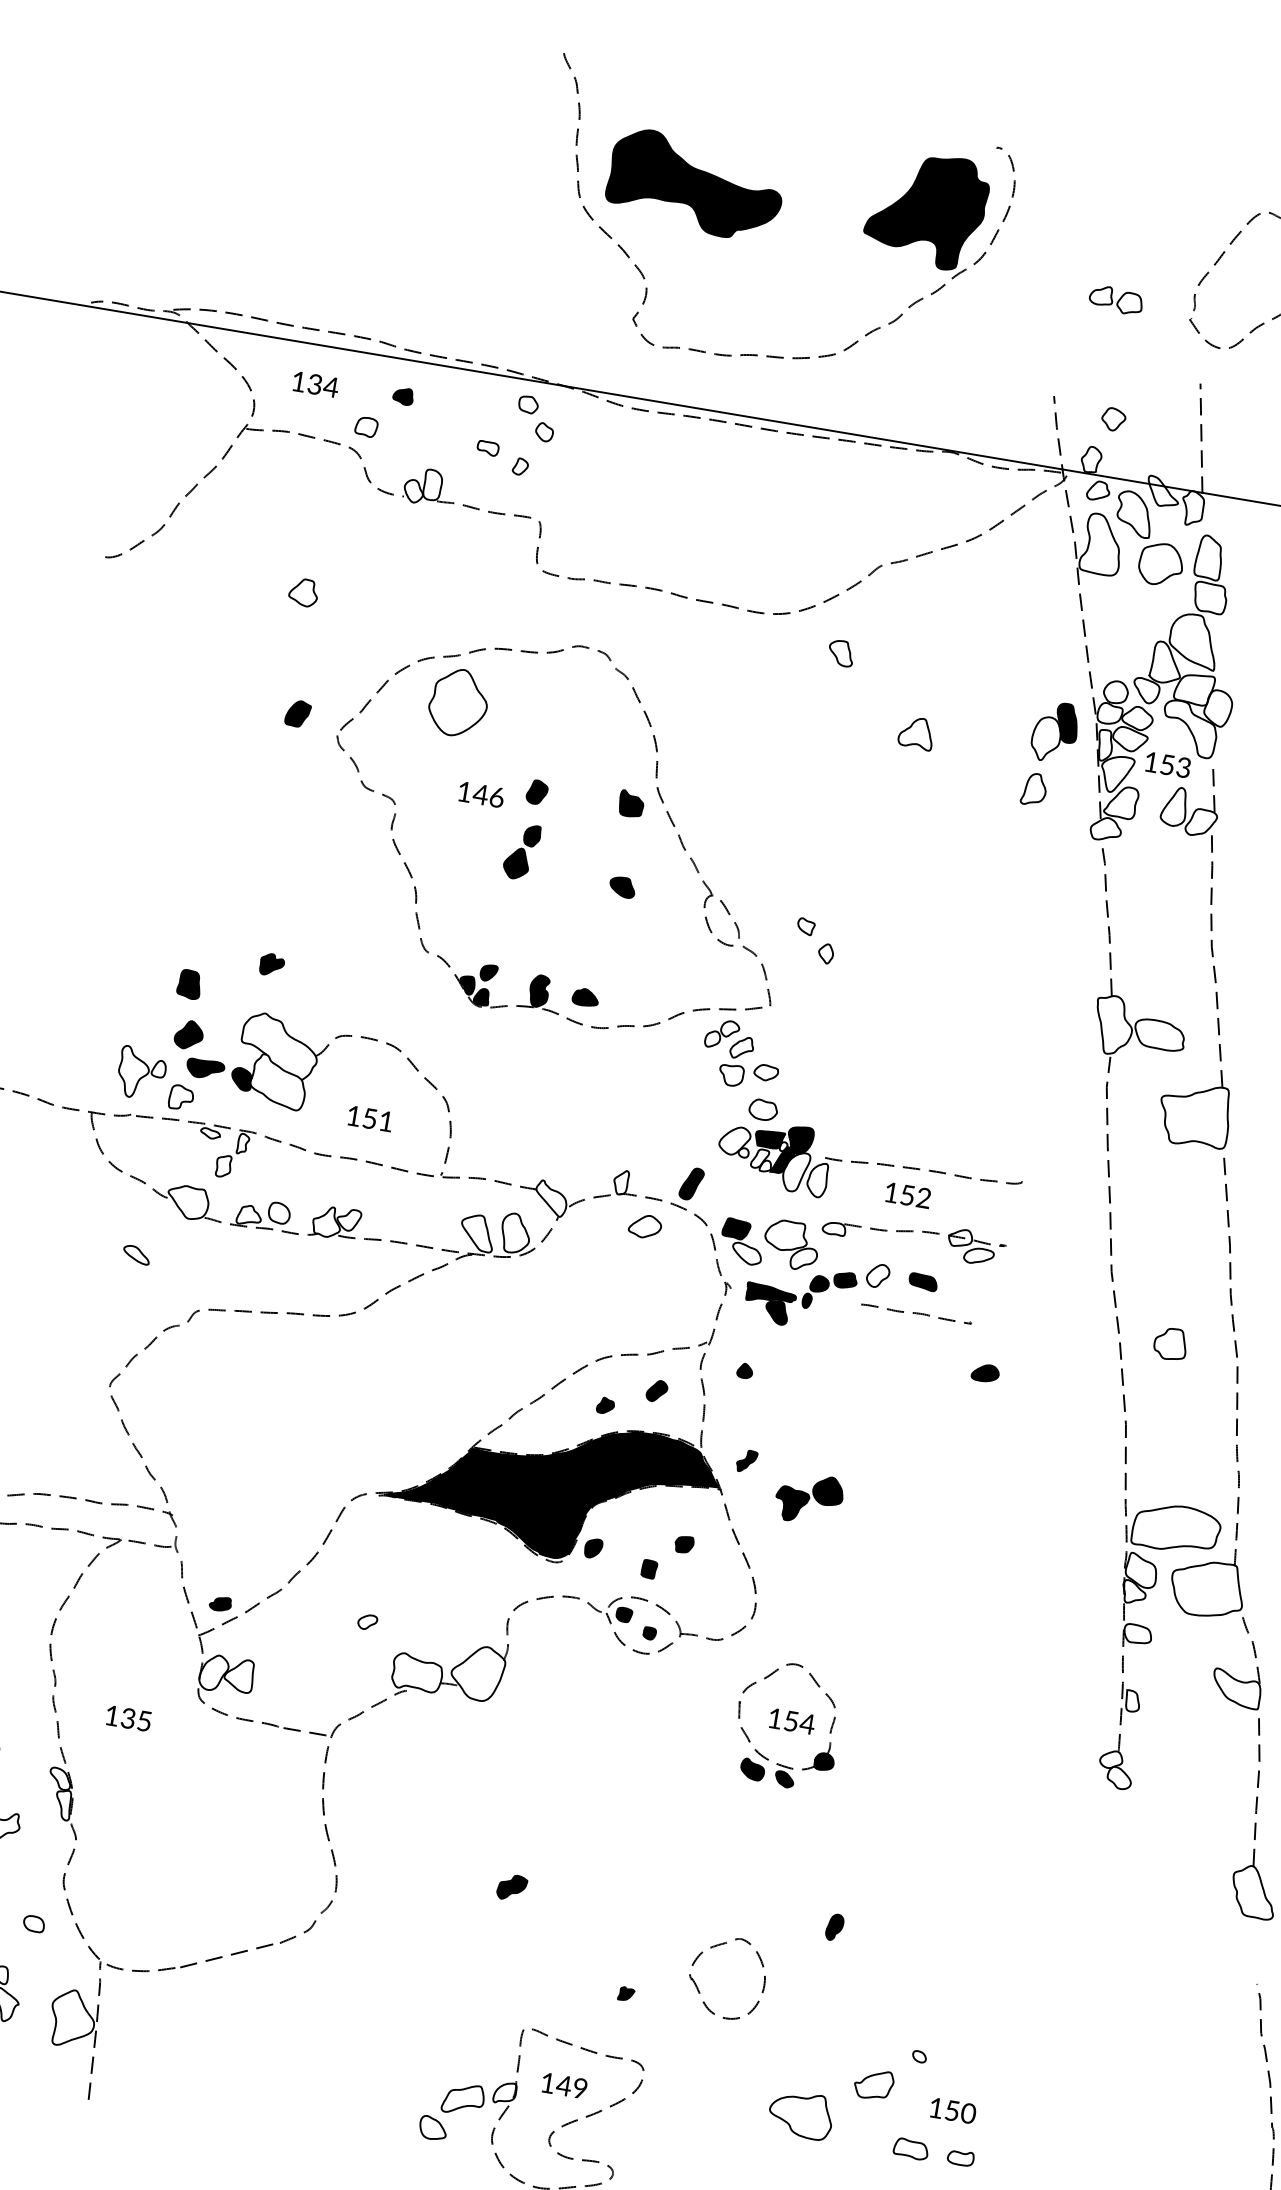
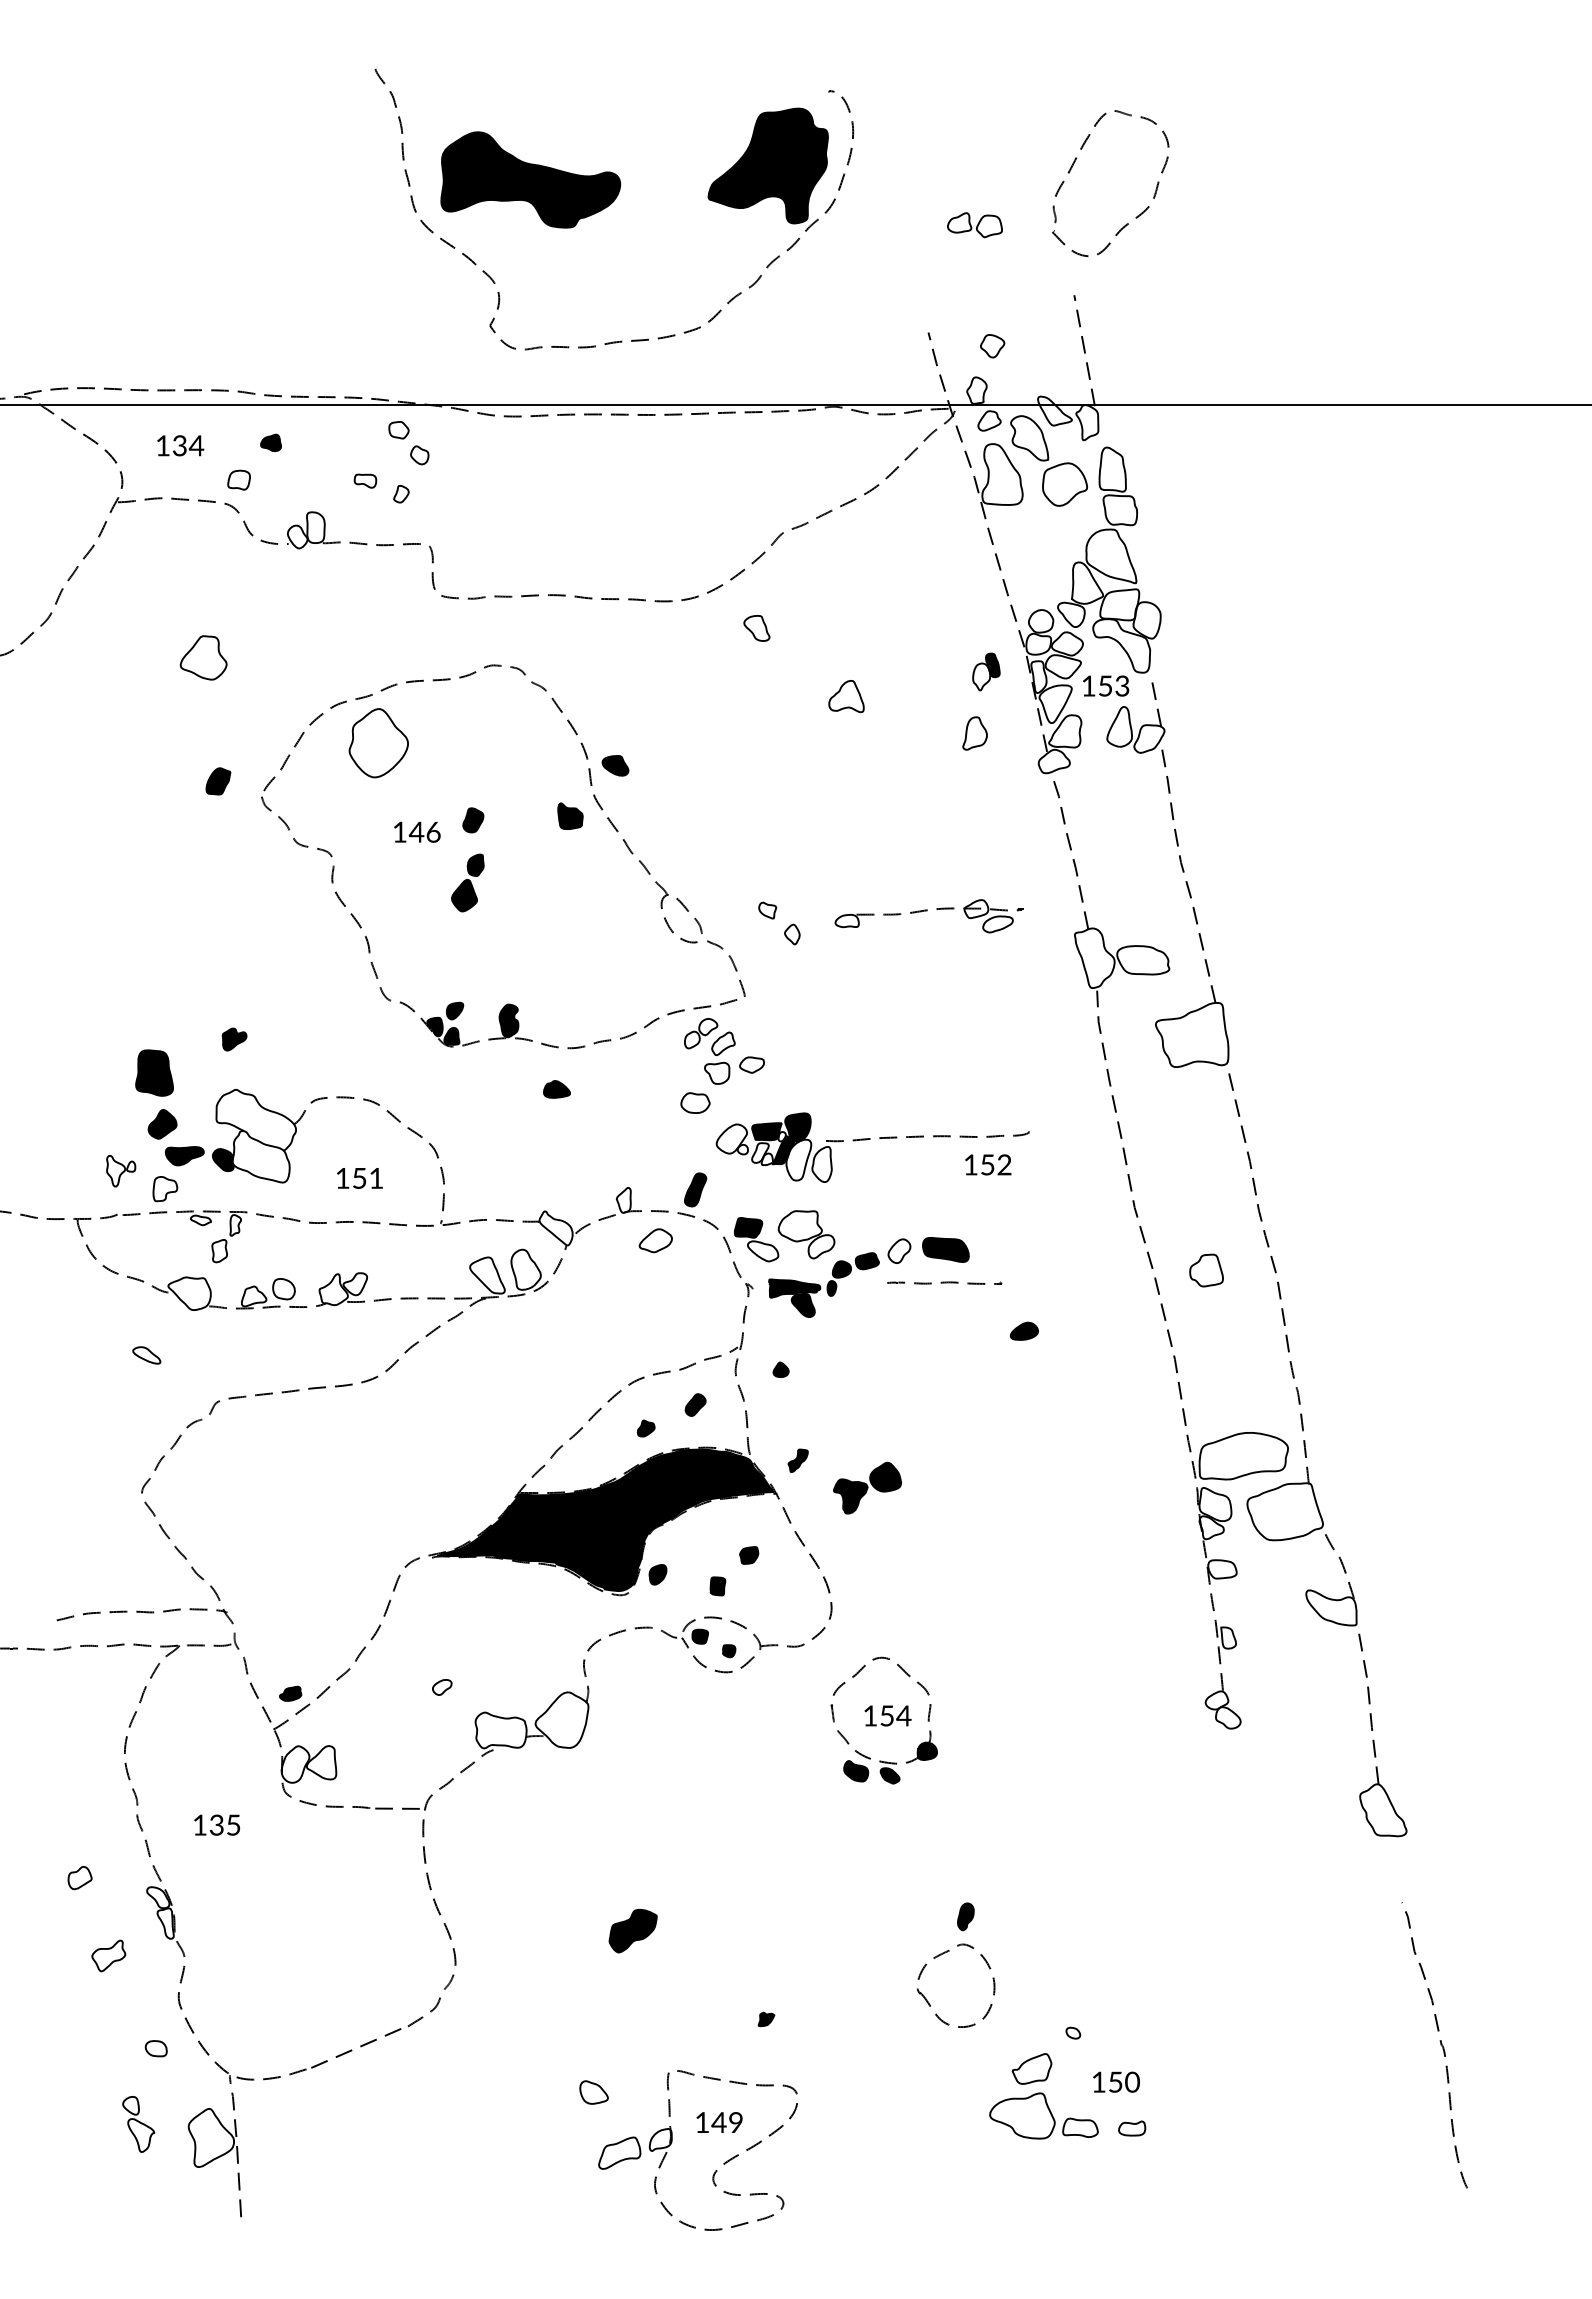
part: (303, 592) -> (203, 657), size x1.6
part: (1055, 731) -> (986, 671), size x0.6
part: (622, 886) -> (615, 765), moved
part: (189, 984) -> (154, 1073), size x1.6
part: (585, 997) -> (556, 1089), moved
part: (141, 1072) -> (120, 1170), size x0.6
part: (763, 1109) -> (695, 1102), moved
text: (908, 1195) -> (988, 1164), moved
part: (913, 1237) -> (928, 916), moved
part: (923, 1281) -> (946, 1249), size x1.6
part: (511, 1887) -> (632, 1931), size x1.6
curve: (699, 1989) -> (929, 2002), moved
part: (801, 2114) -> (1022, 2115), moved
part: (432, 2128) -> (593, 2092), moved

